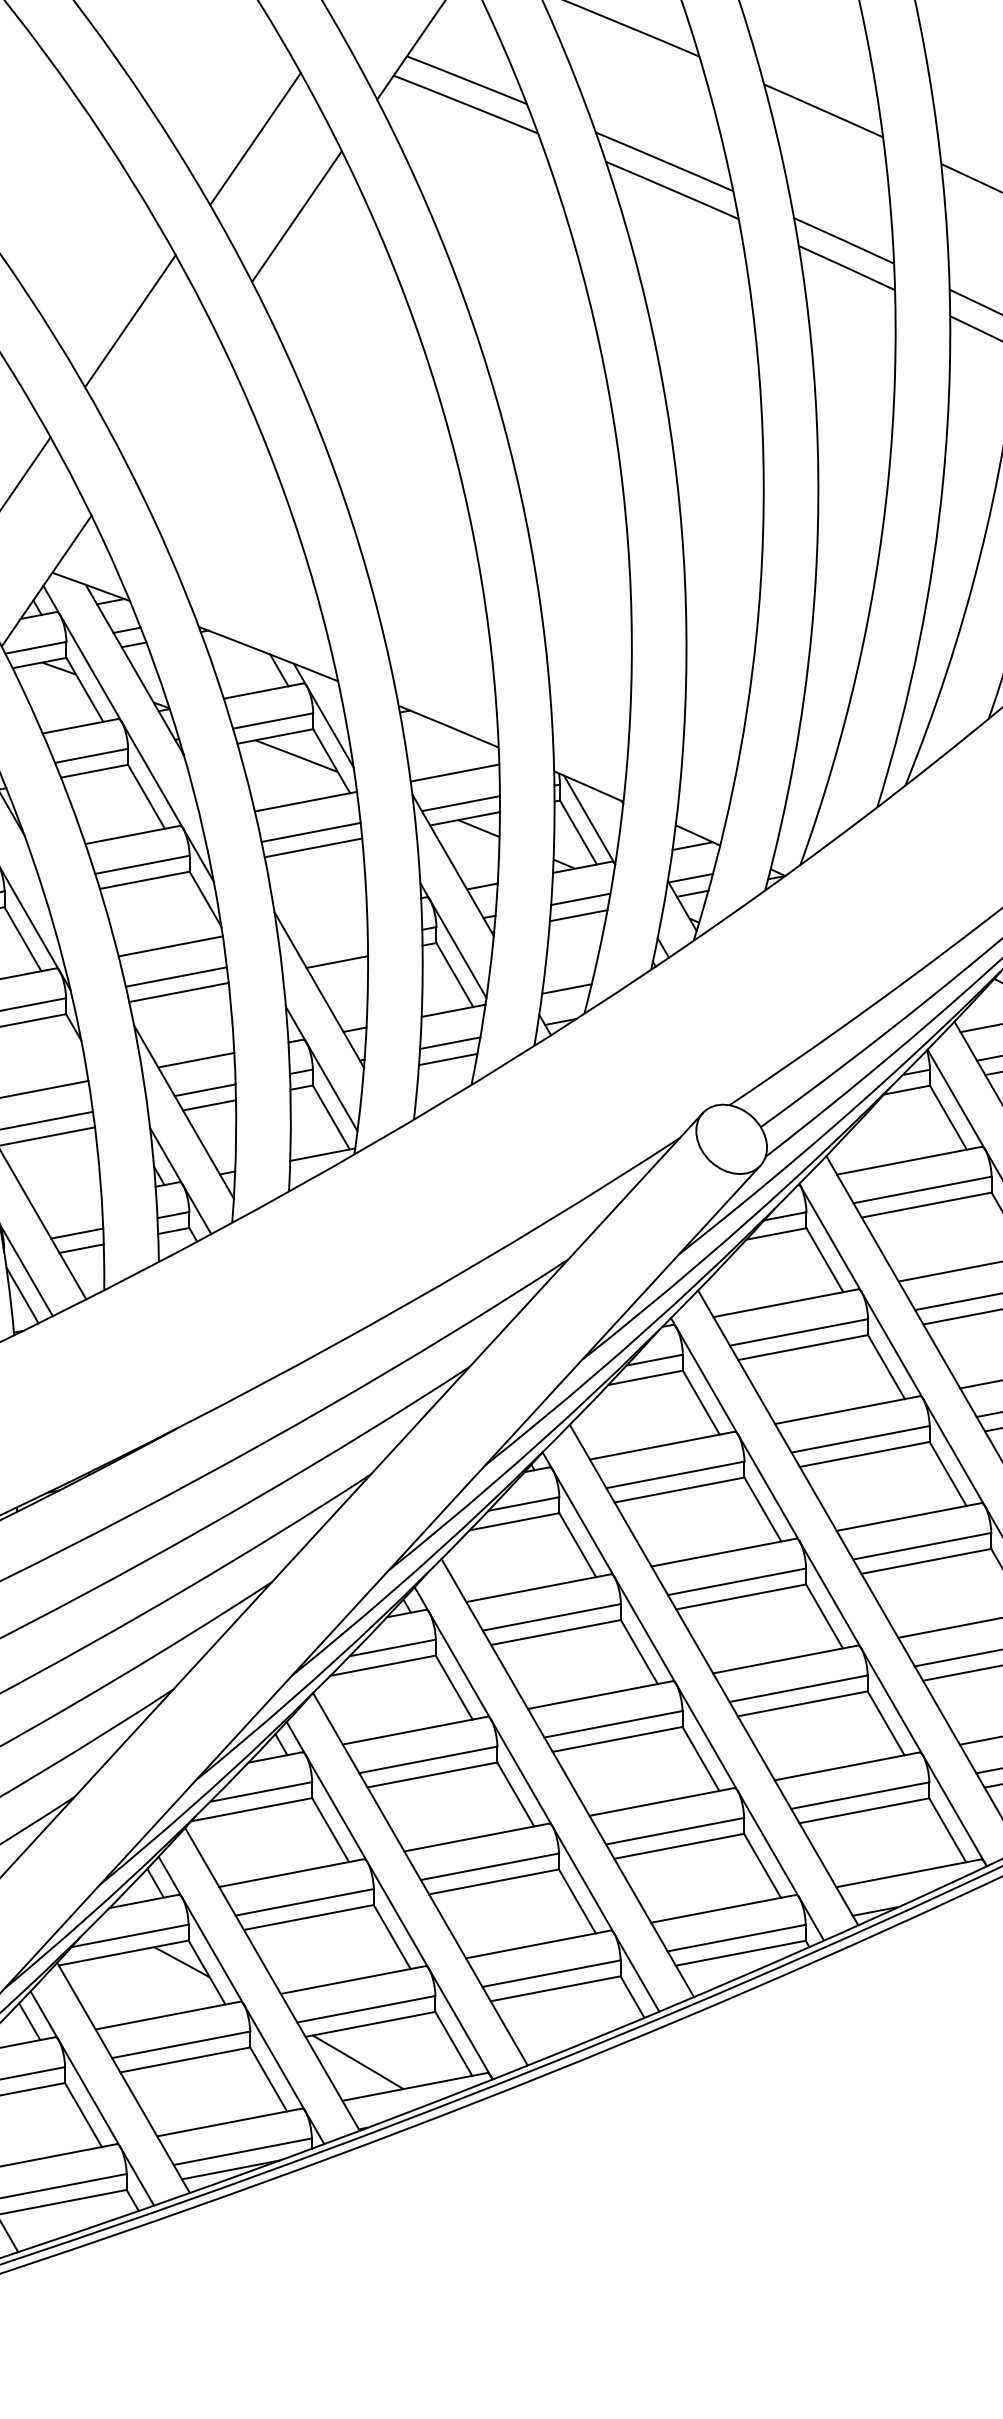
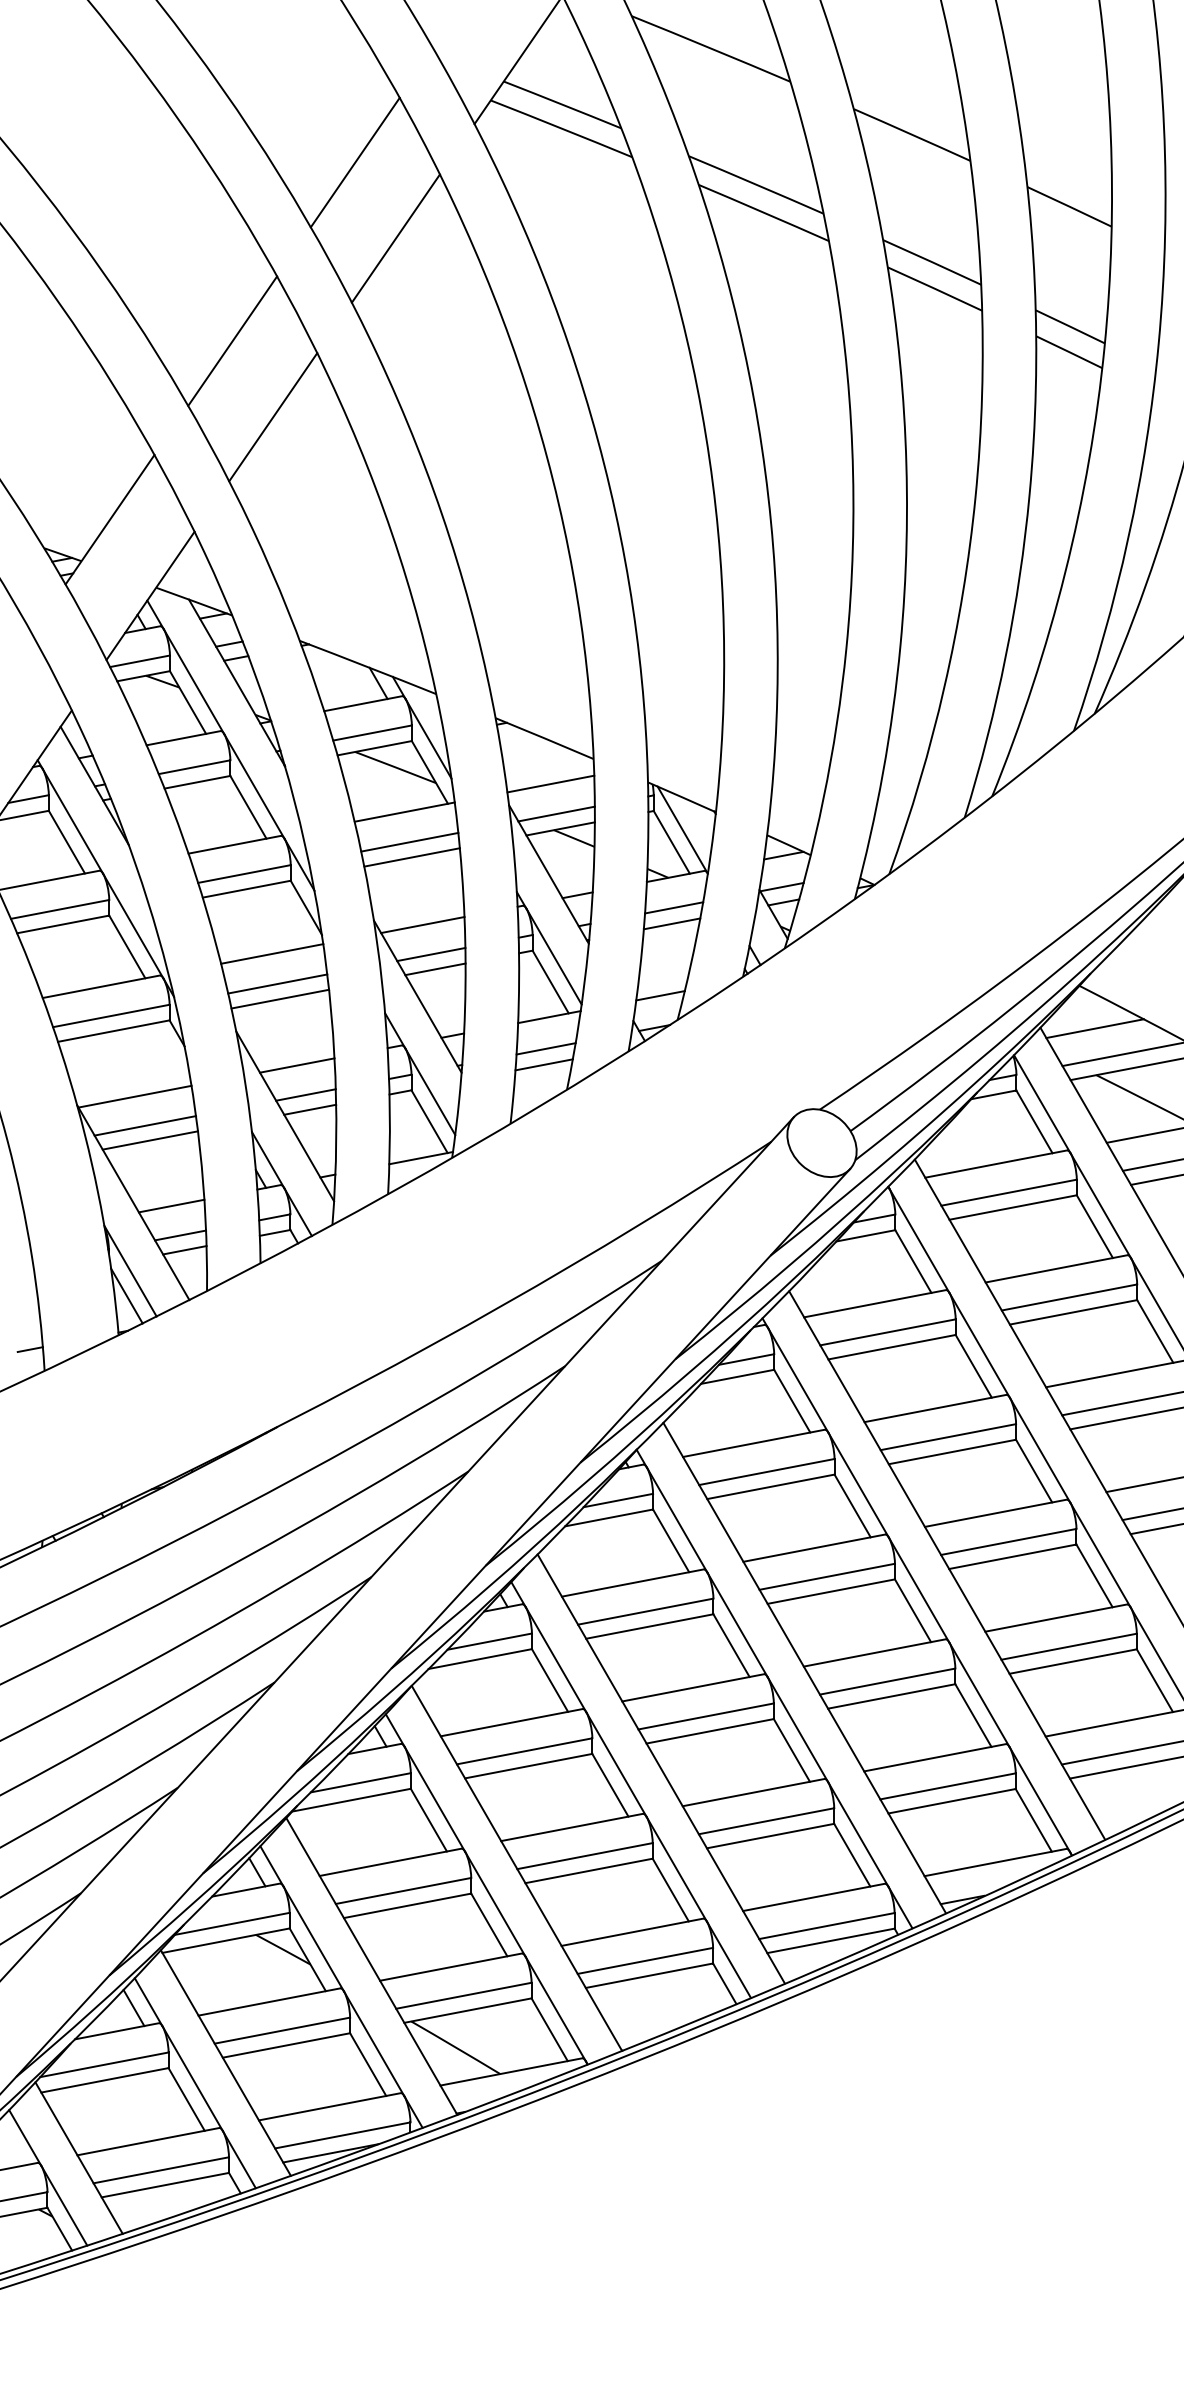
line: (172, 399) -> (273, 417), added
line: (324, 917) -> (422, 925), added
line: (333, 946) -> (431, 954), added
line: (68, 1203) -> (171, 1205), added

